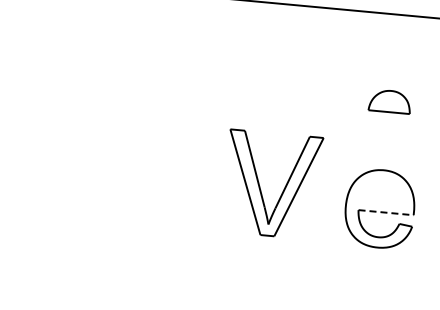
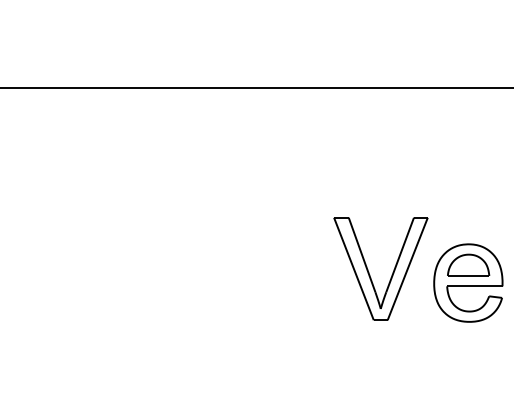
part: (390, 100) -> (468, 264), moved
part: (260, 187) -> (369, 272), moved
line: (385, 212) -> (474, 286), dashed -> solid

